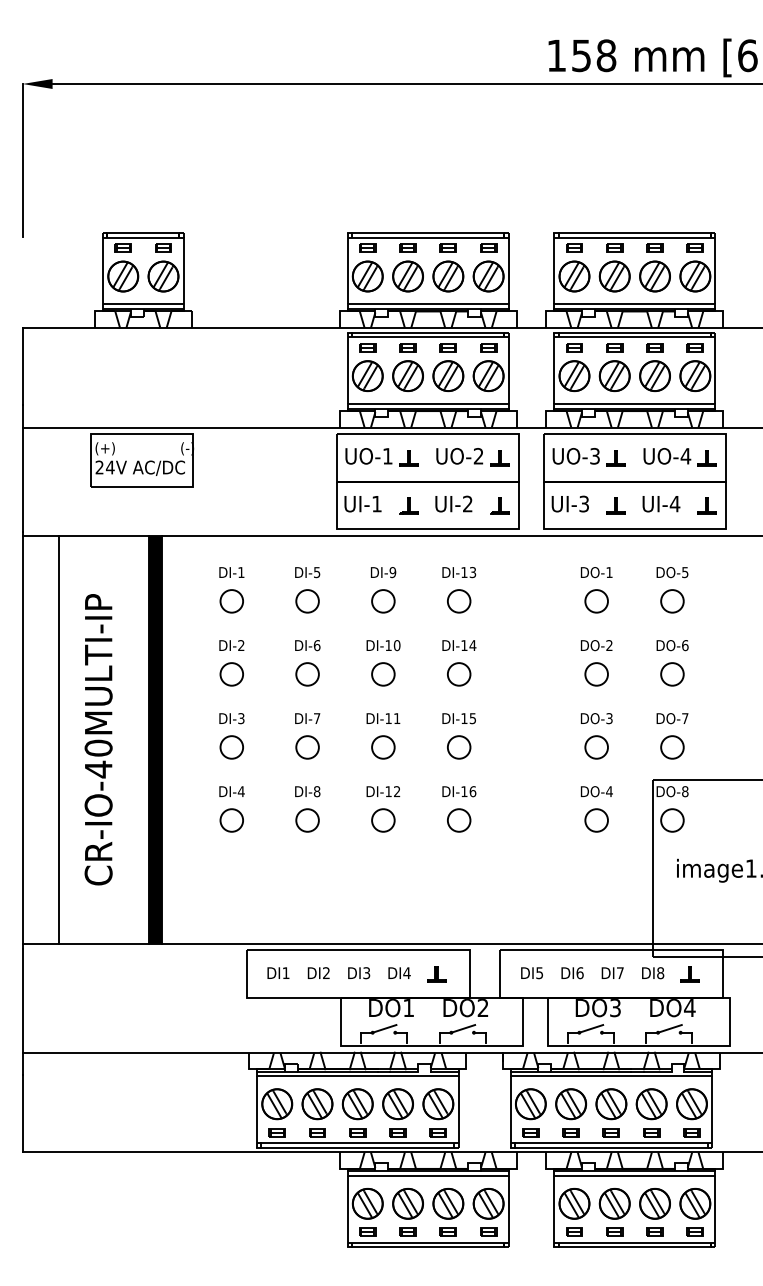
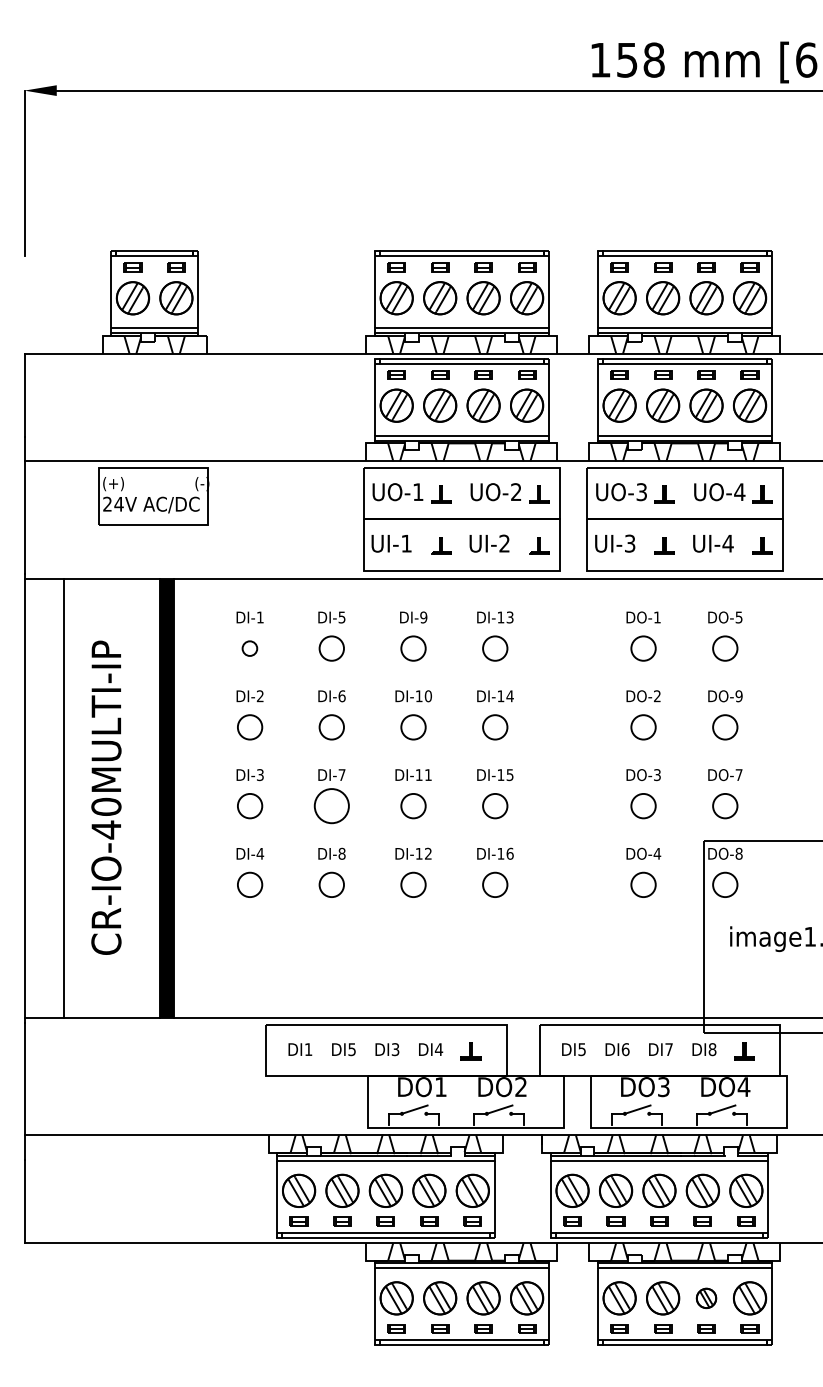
circle: (231, 601) -> (249, 648), size x0.6
text: (685, 645) -> (739, 696), DO-6 -> DO-9
circle: (307, 747) -> (331, 806), size x1.4
text: (326, 973) -> (352, 1049), DI2 -> DI5
part: (654, 1203) -> (705, 1297), size x0.6

